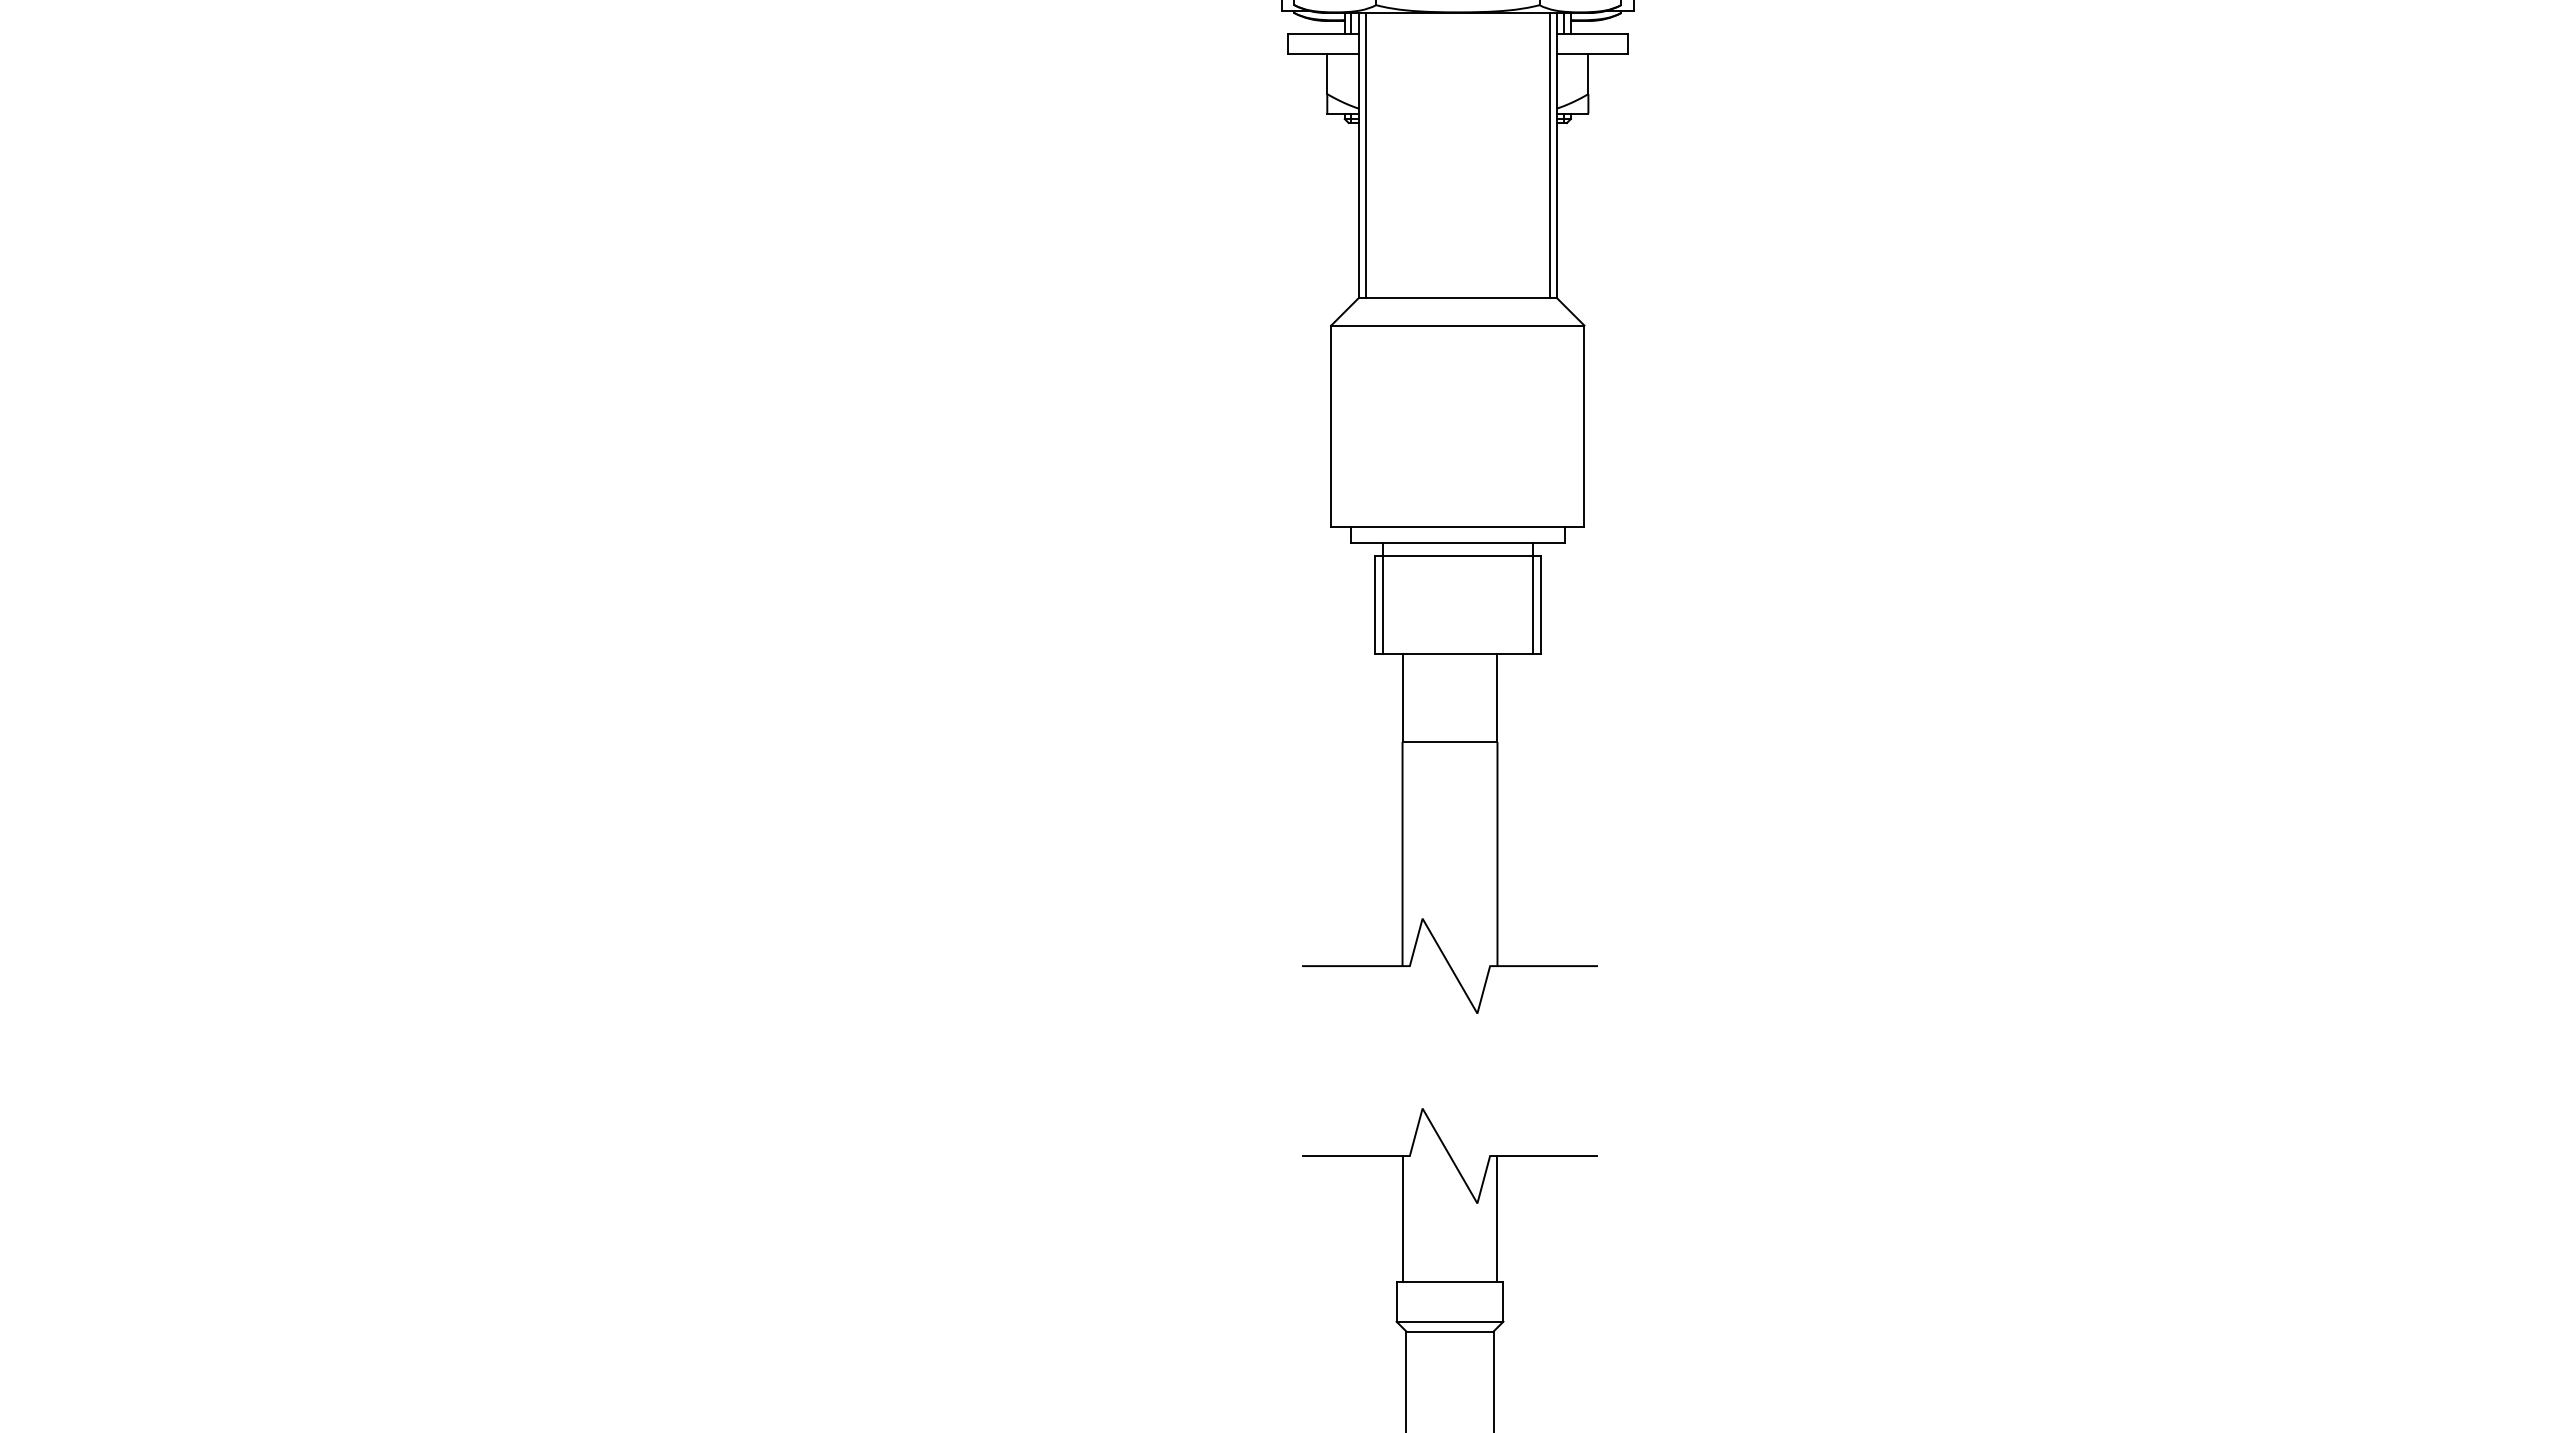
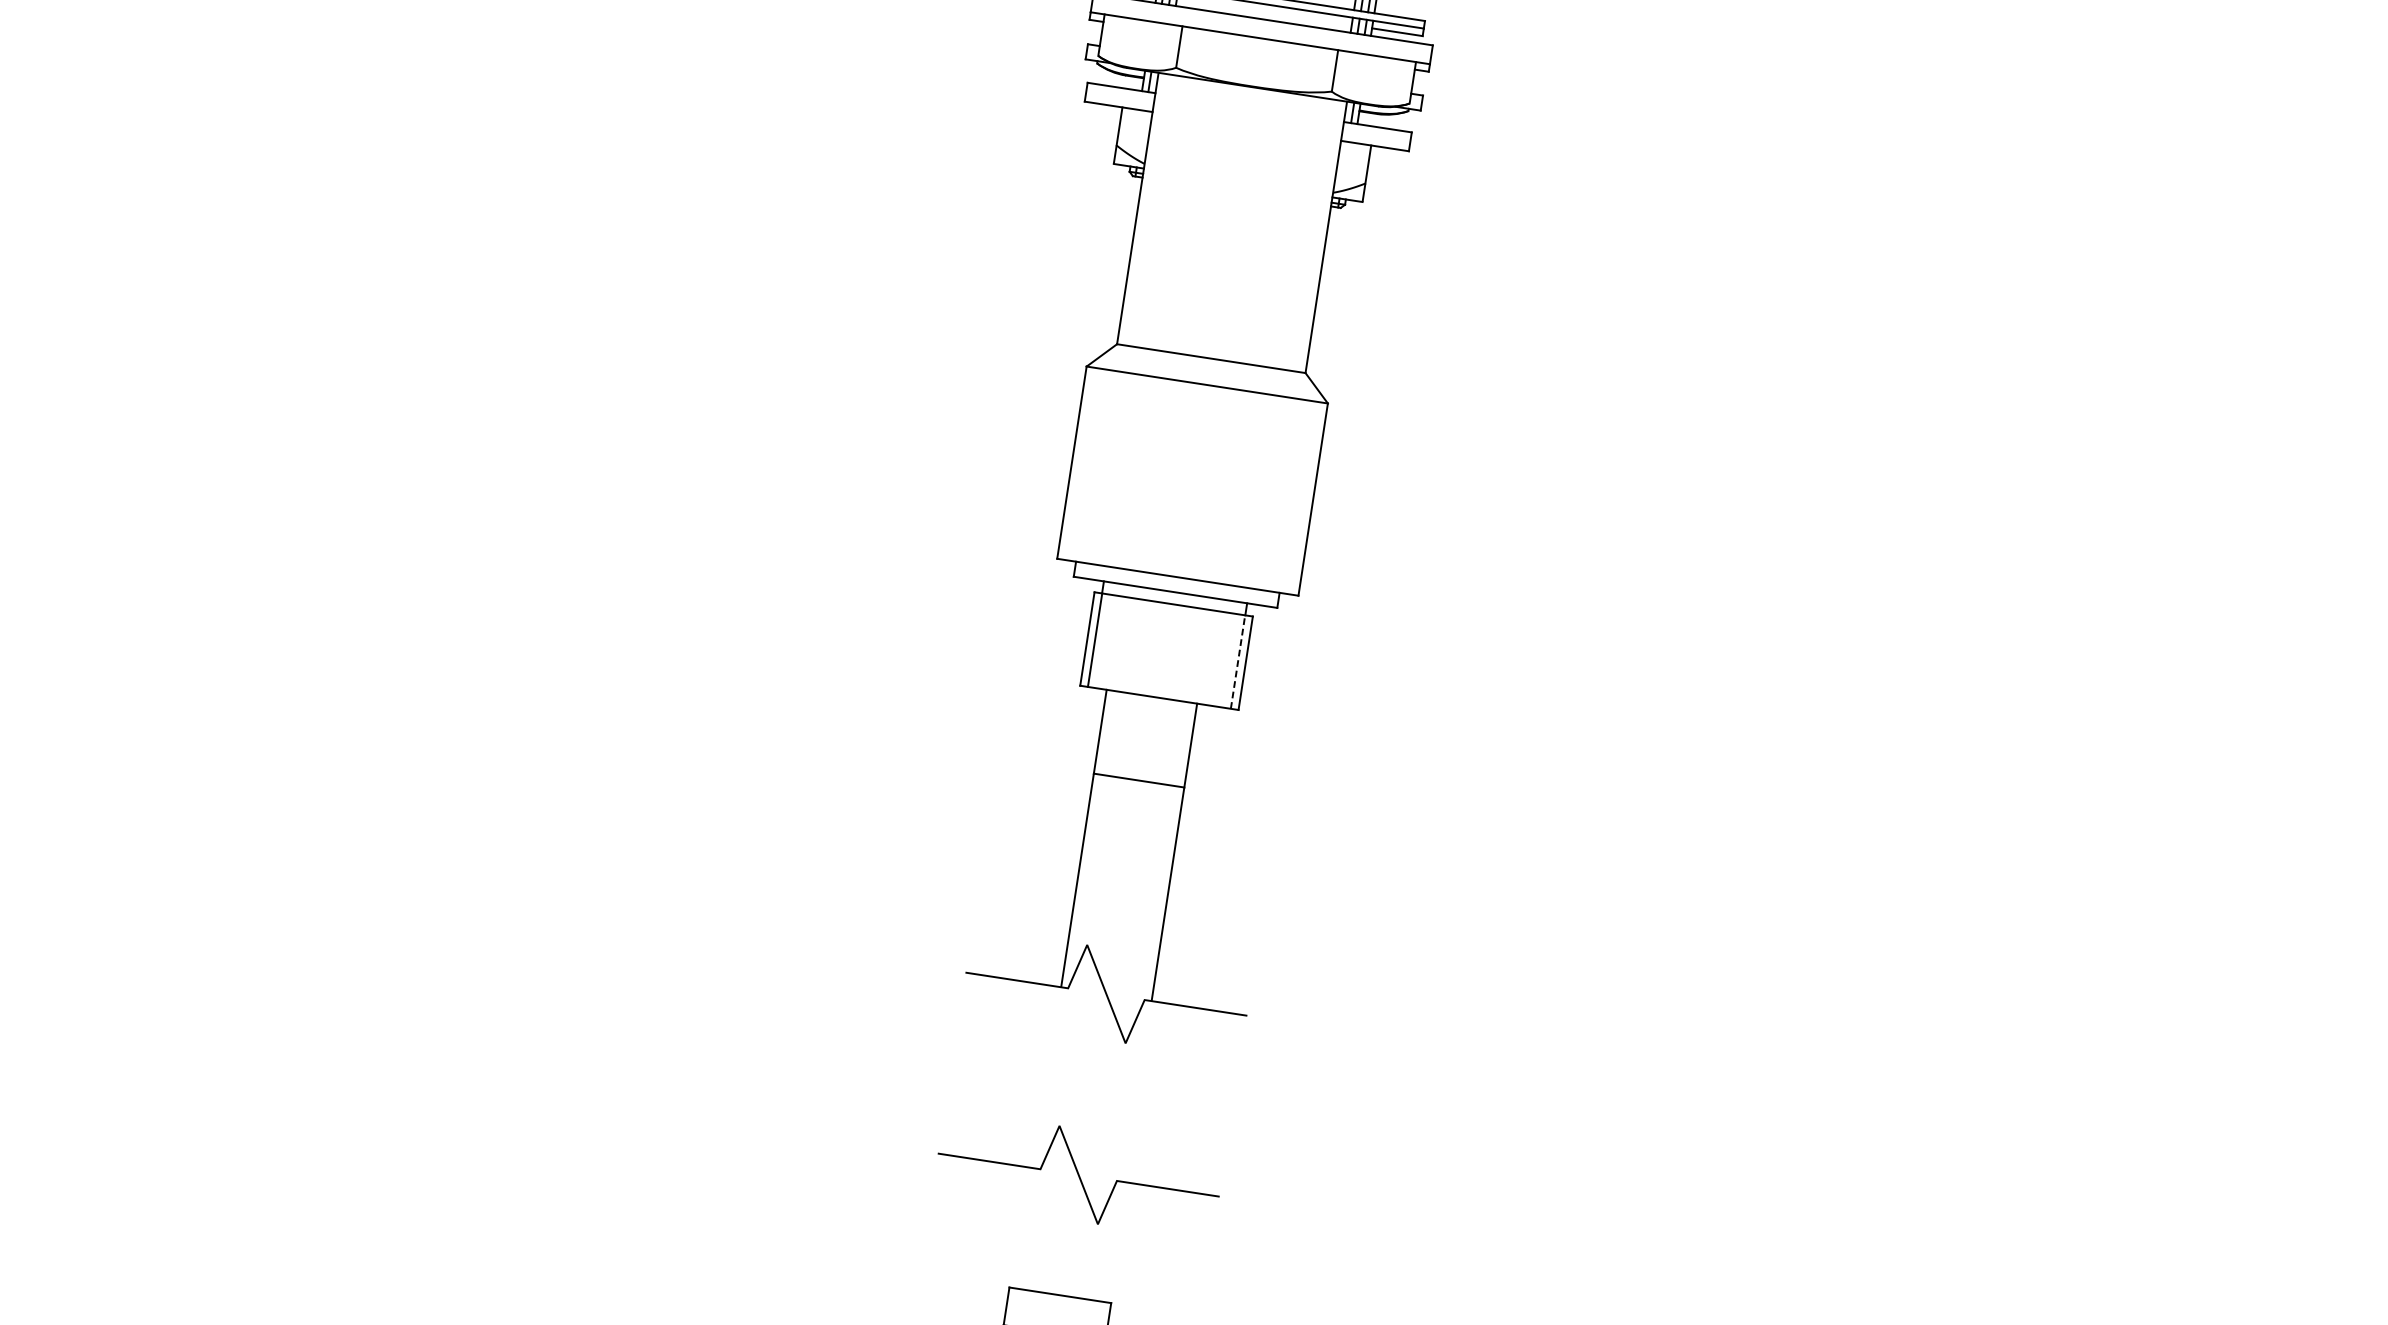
line: (1366, 155) -> (1145, 209), removed
line: (1549, 155) -> (1319, 236), removed
line: (1532, 604) -> (1237, 661), solid -> dashed
line: (1402, 1219) -> (1024, 1228), removed
line: (1497, 1219) -> (1114, 1242), removed

